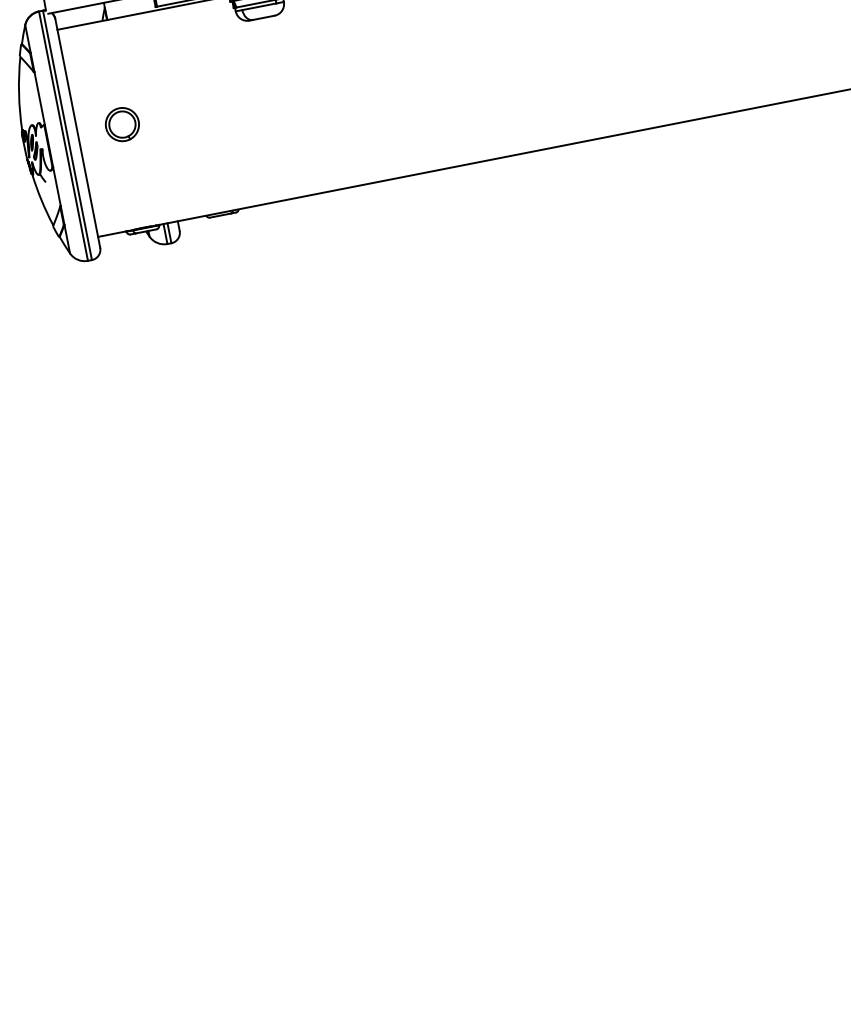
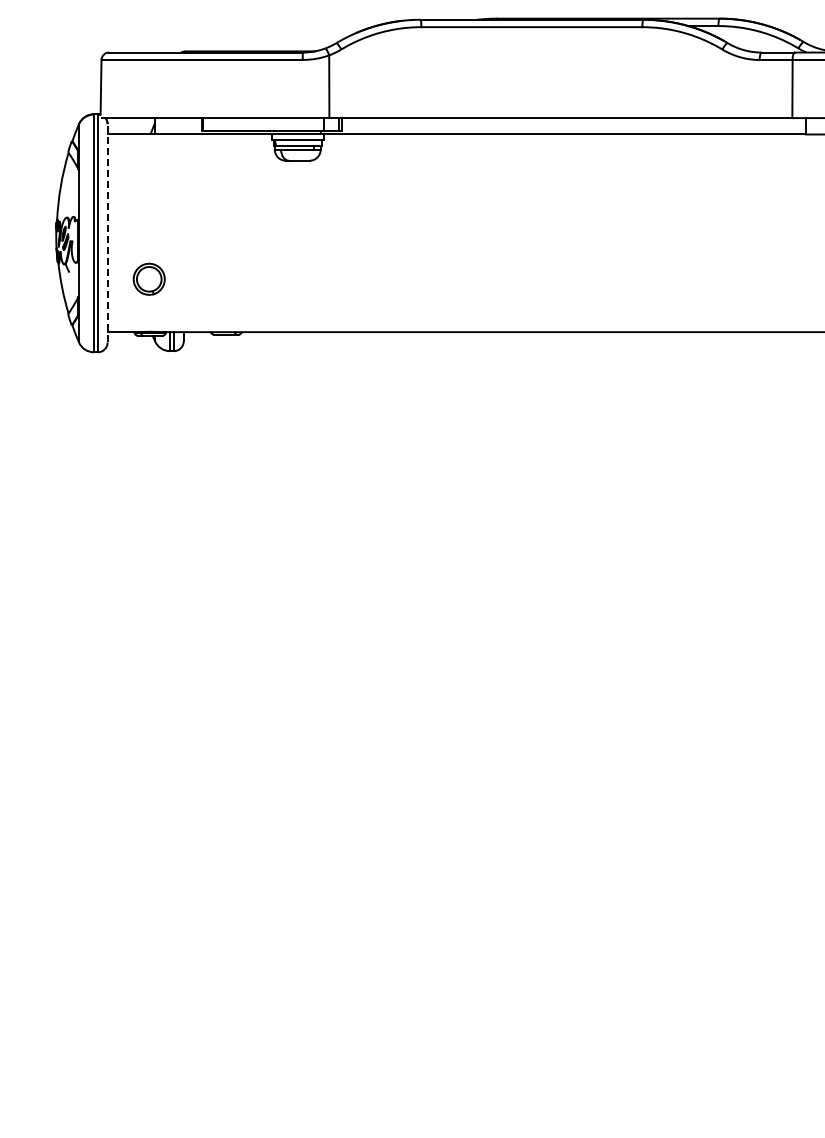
part: (121, 123) -> (148, 278), moved
line: (77, 132) -> (107, 232), solid -> dashed

